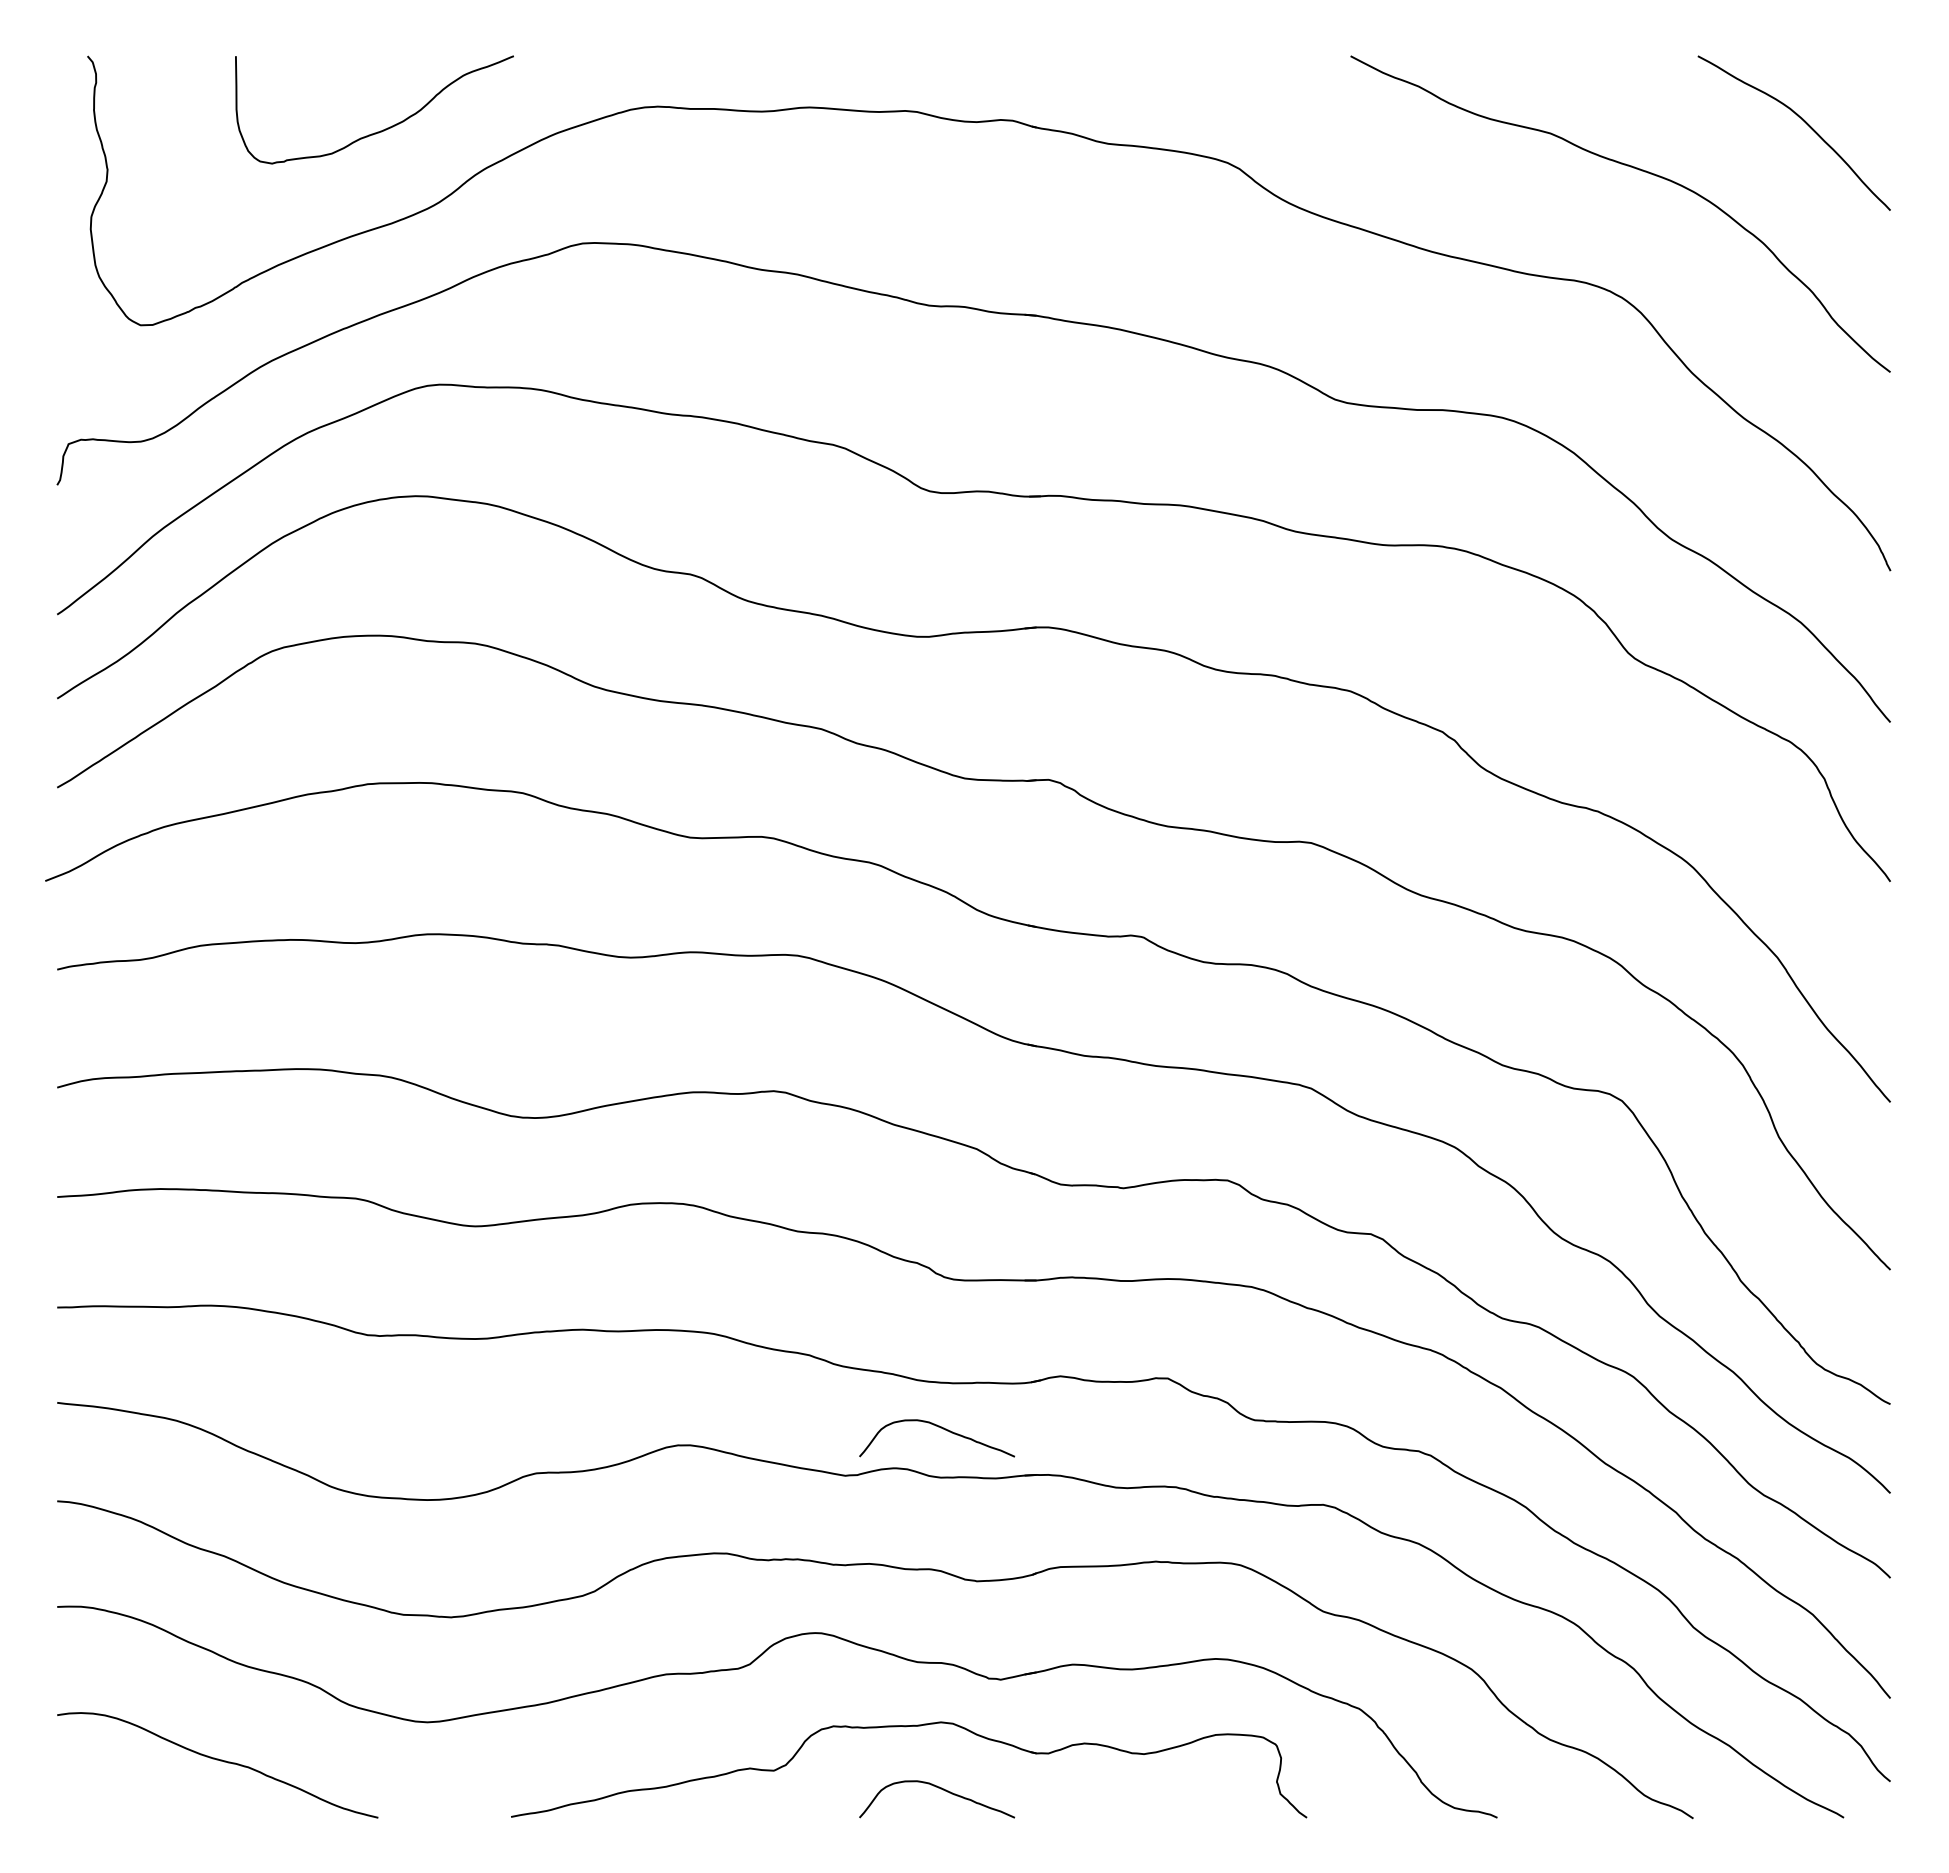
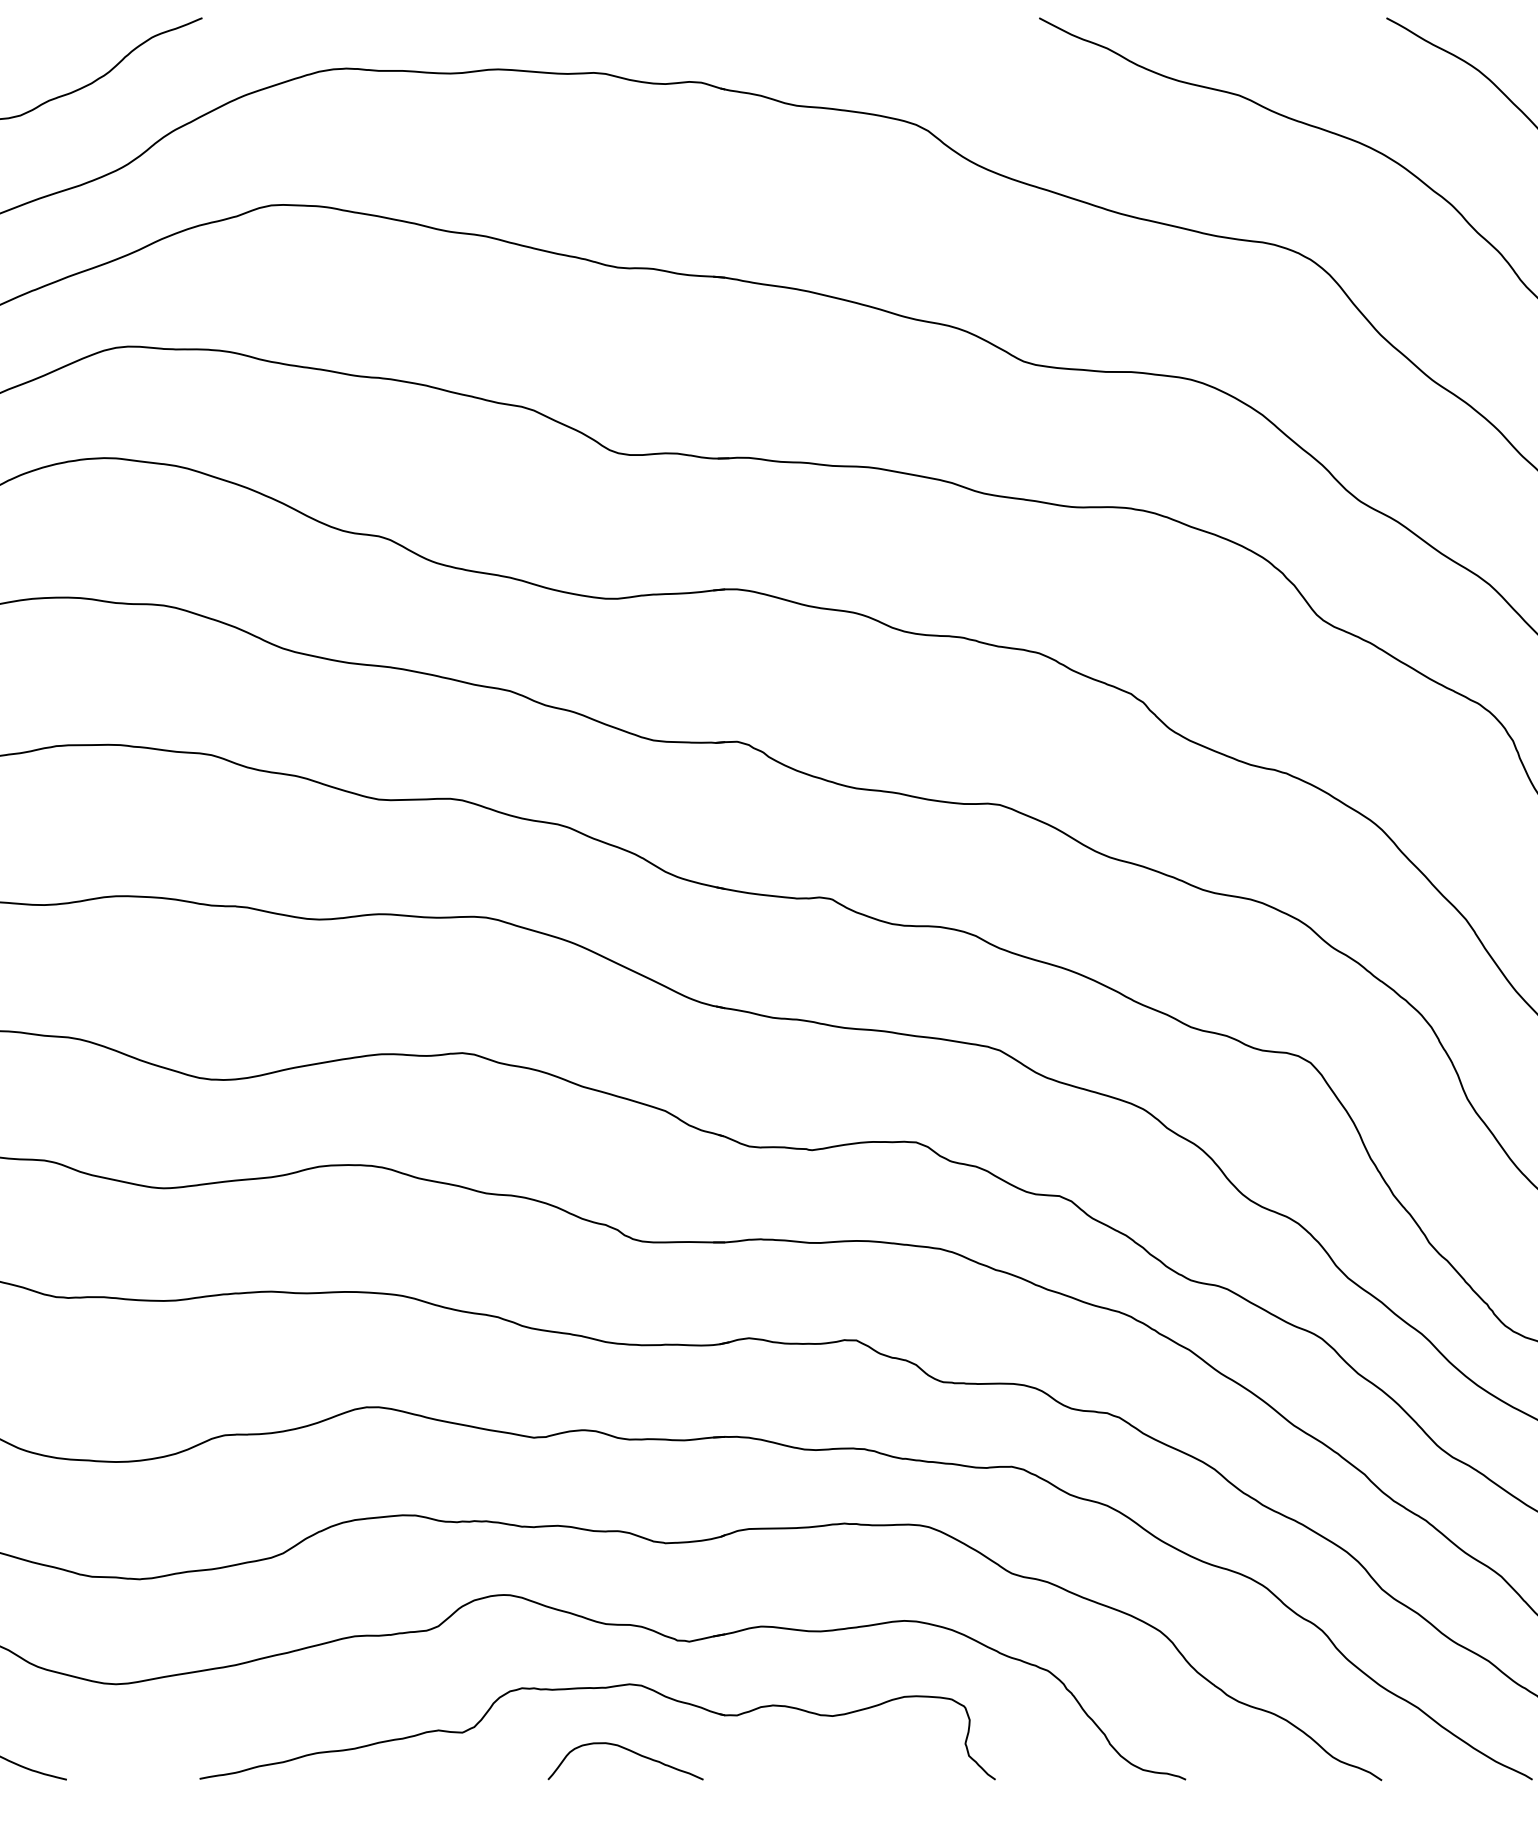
curve: (940, 1428) -> (629, 1390), removed

